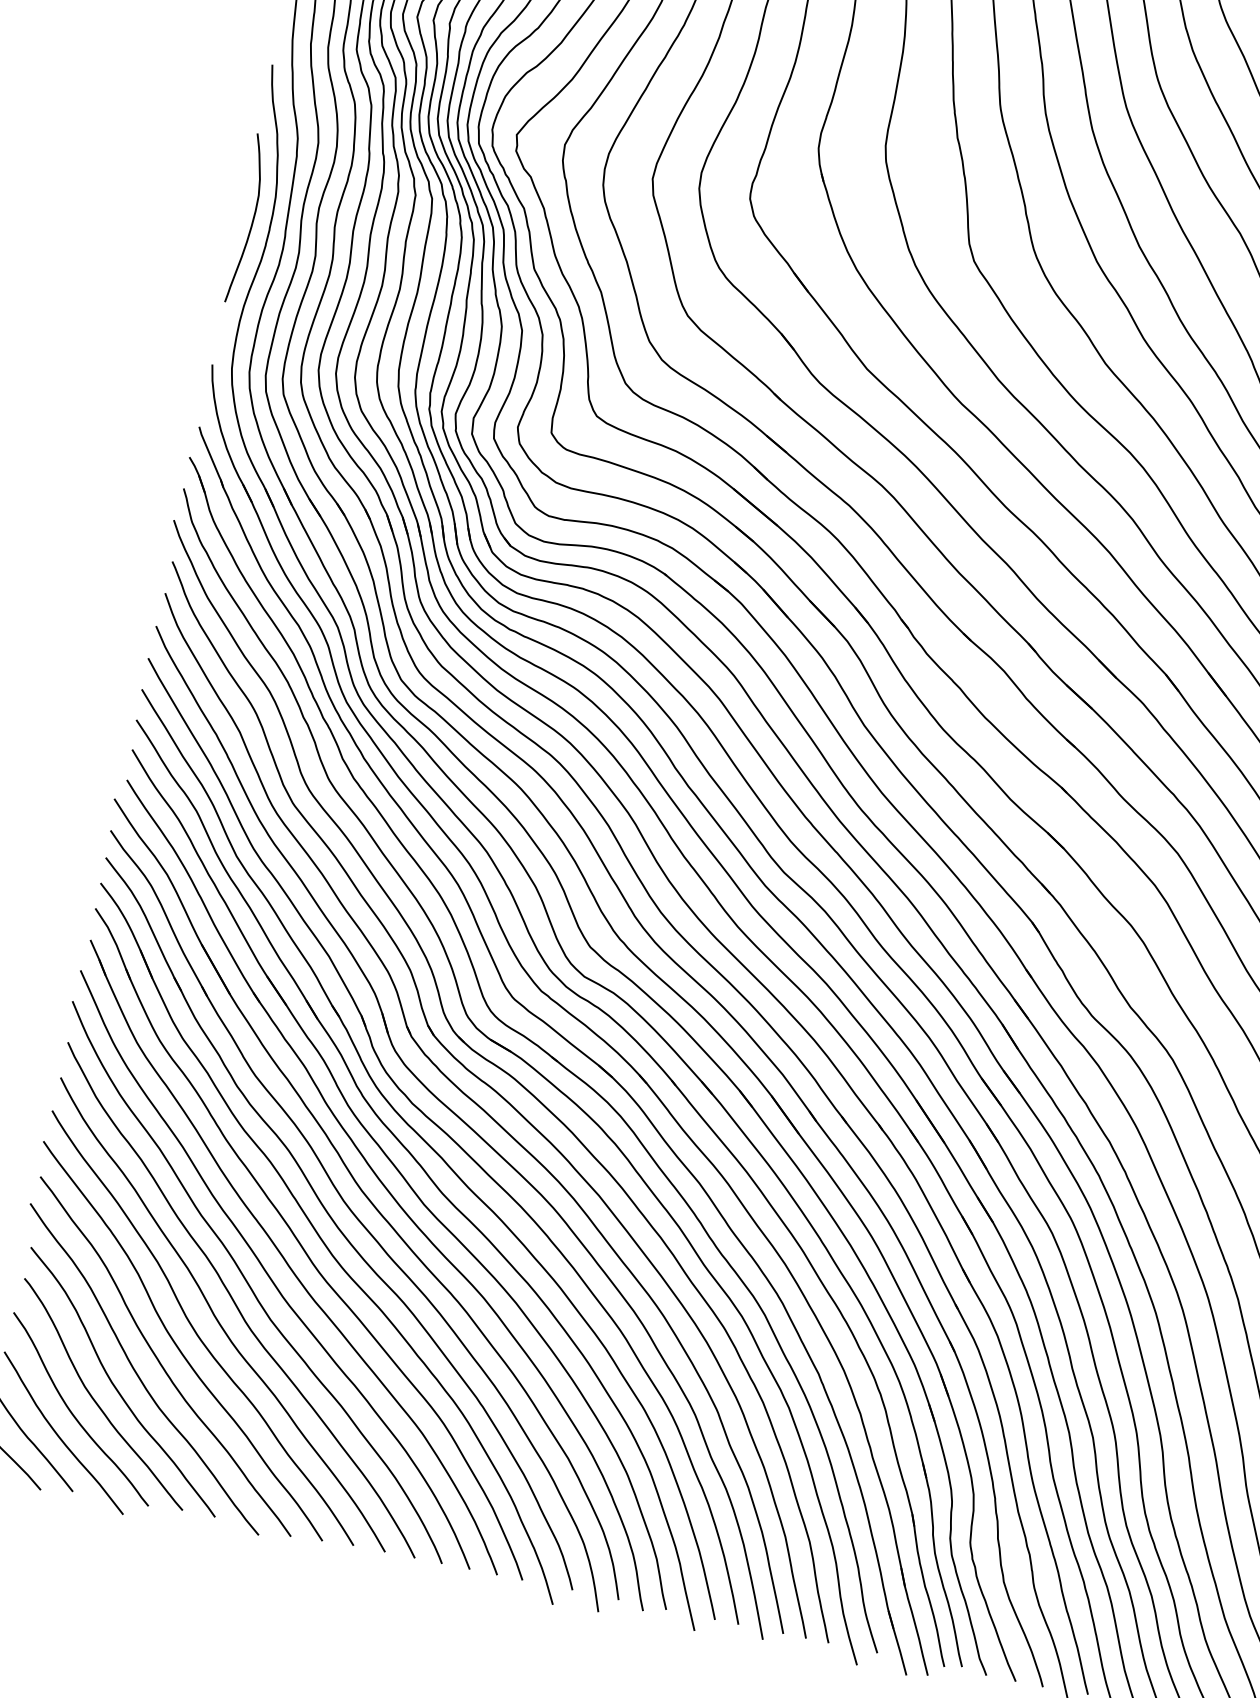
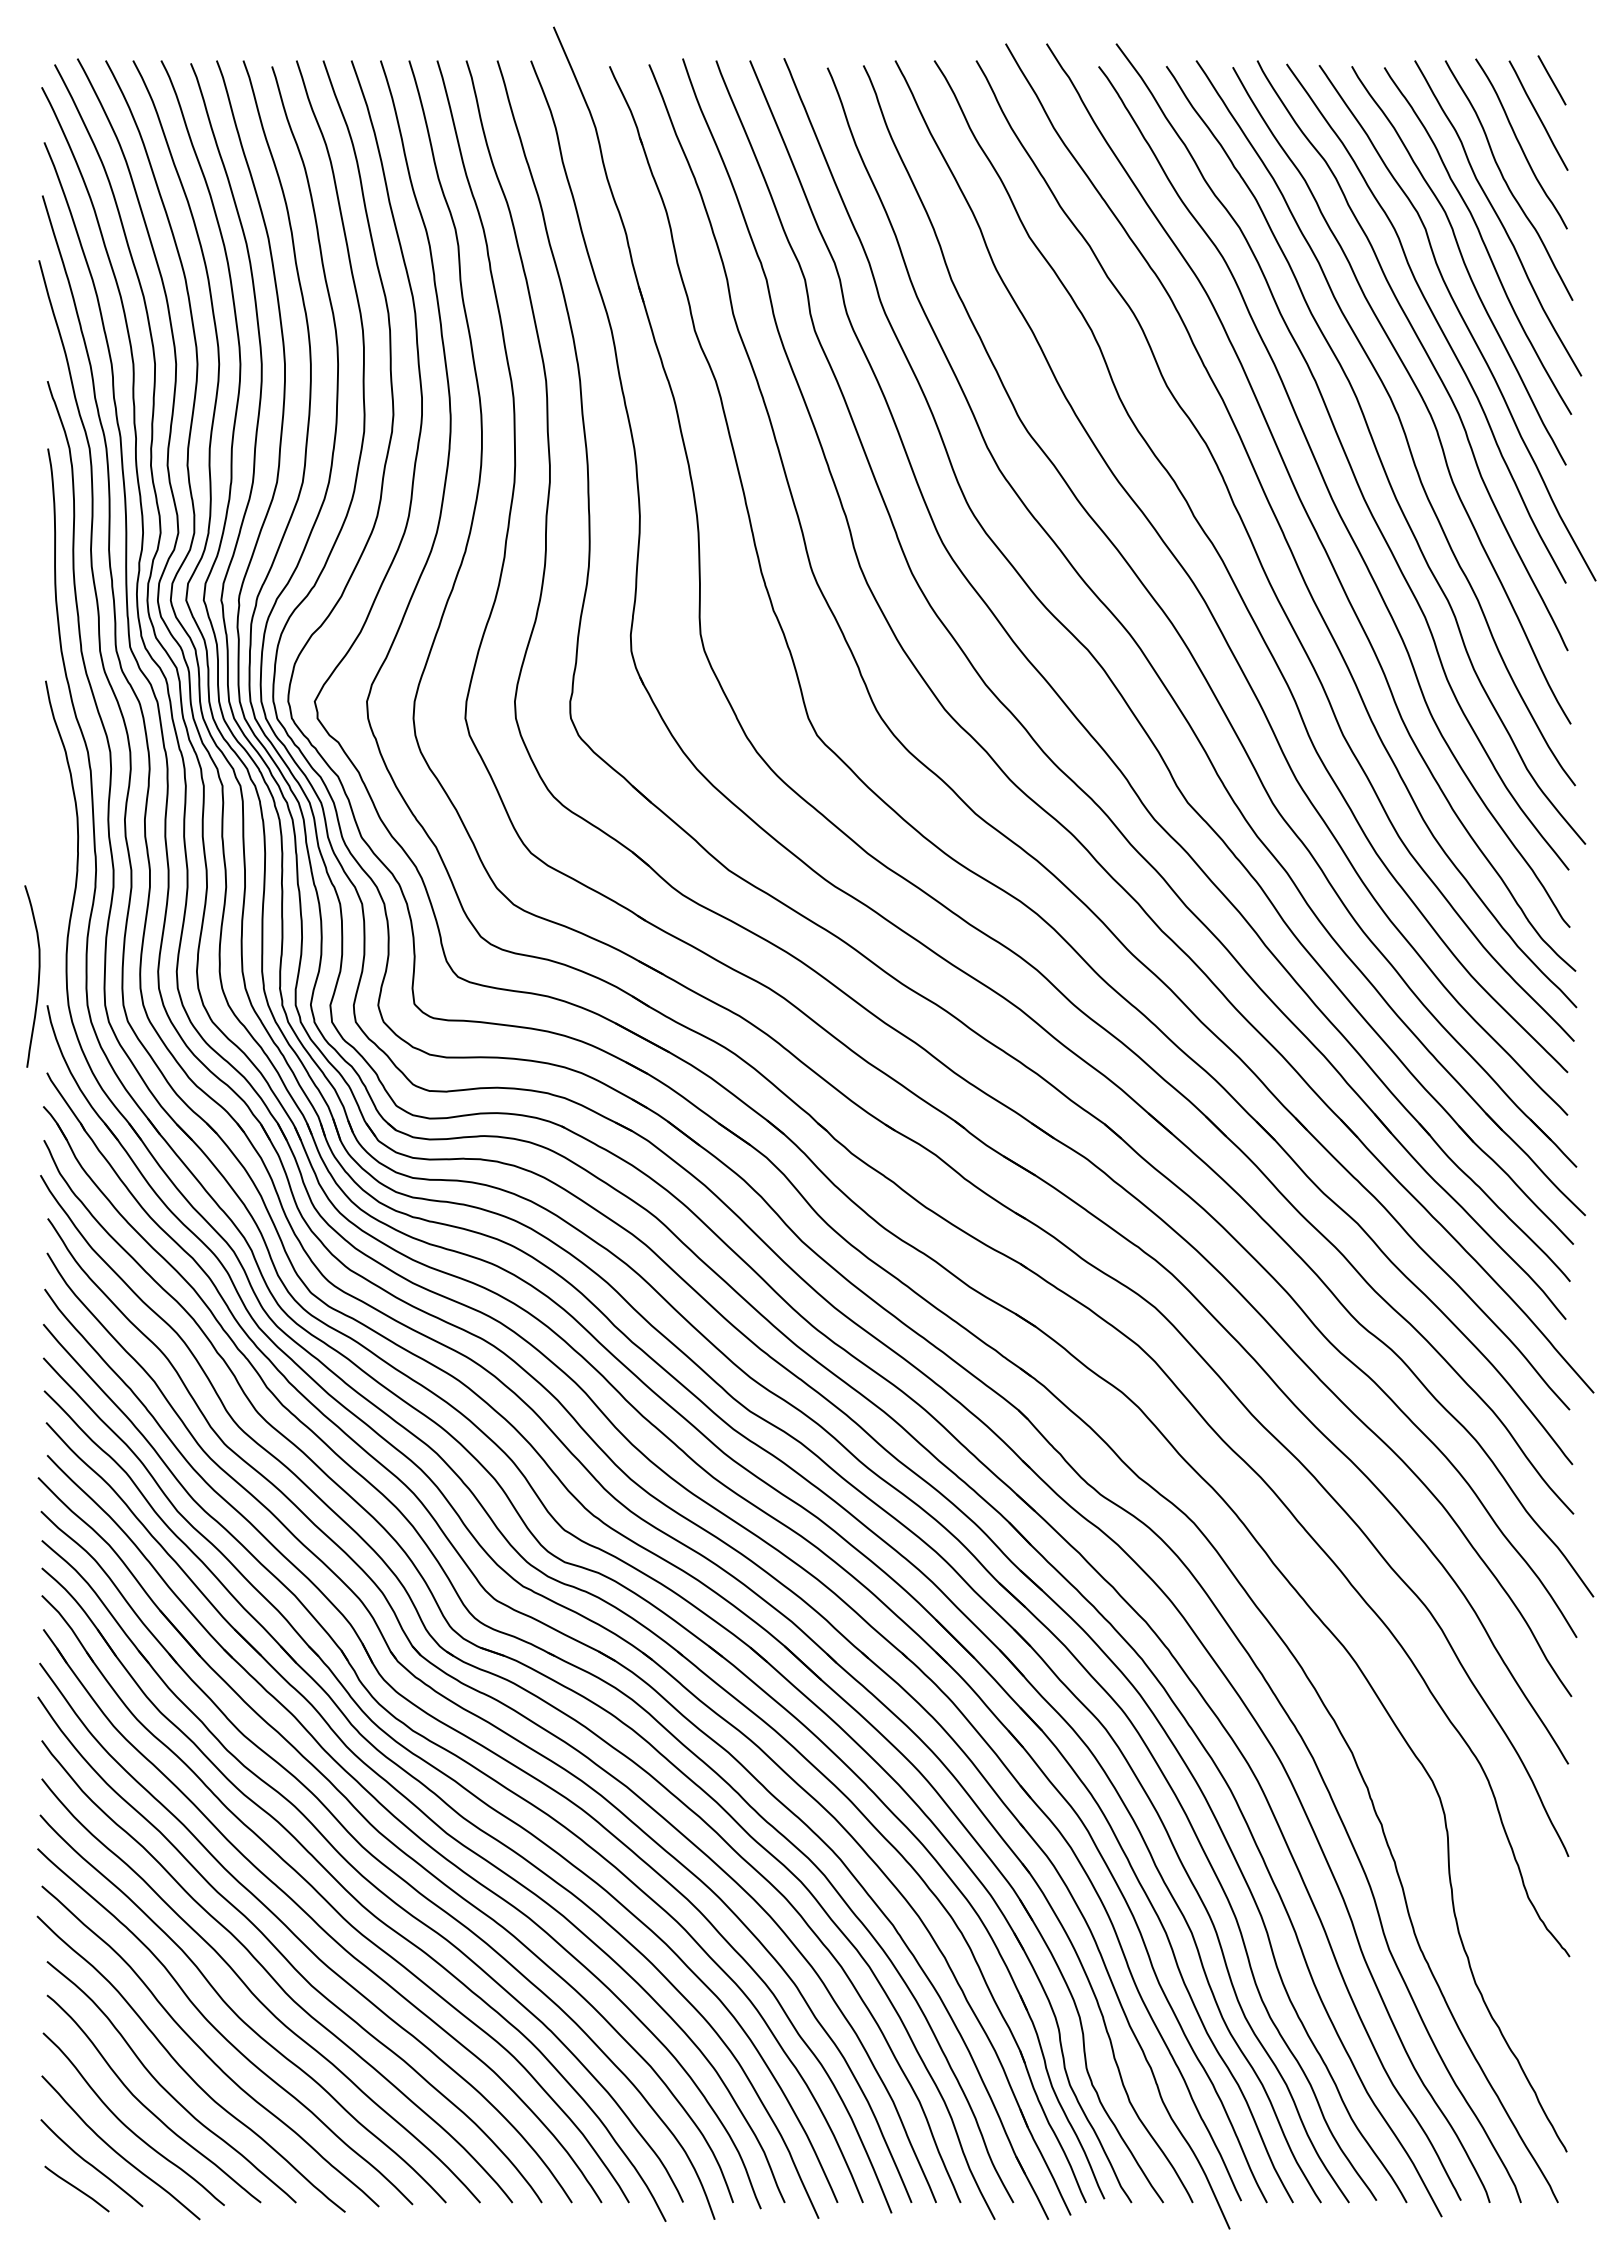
curve: (252, 220) -> (38, 976), moved

